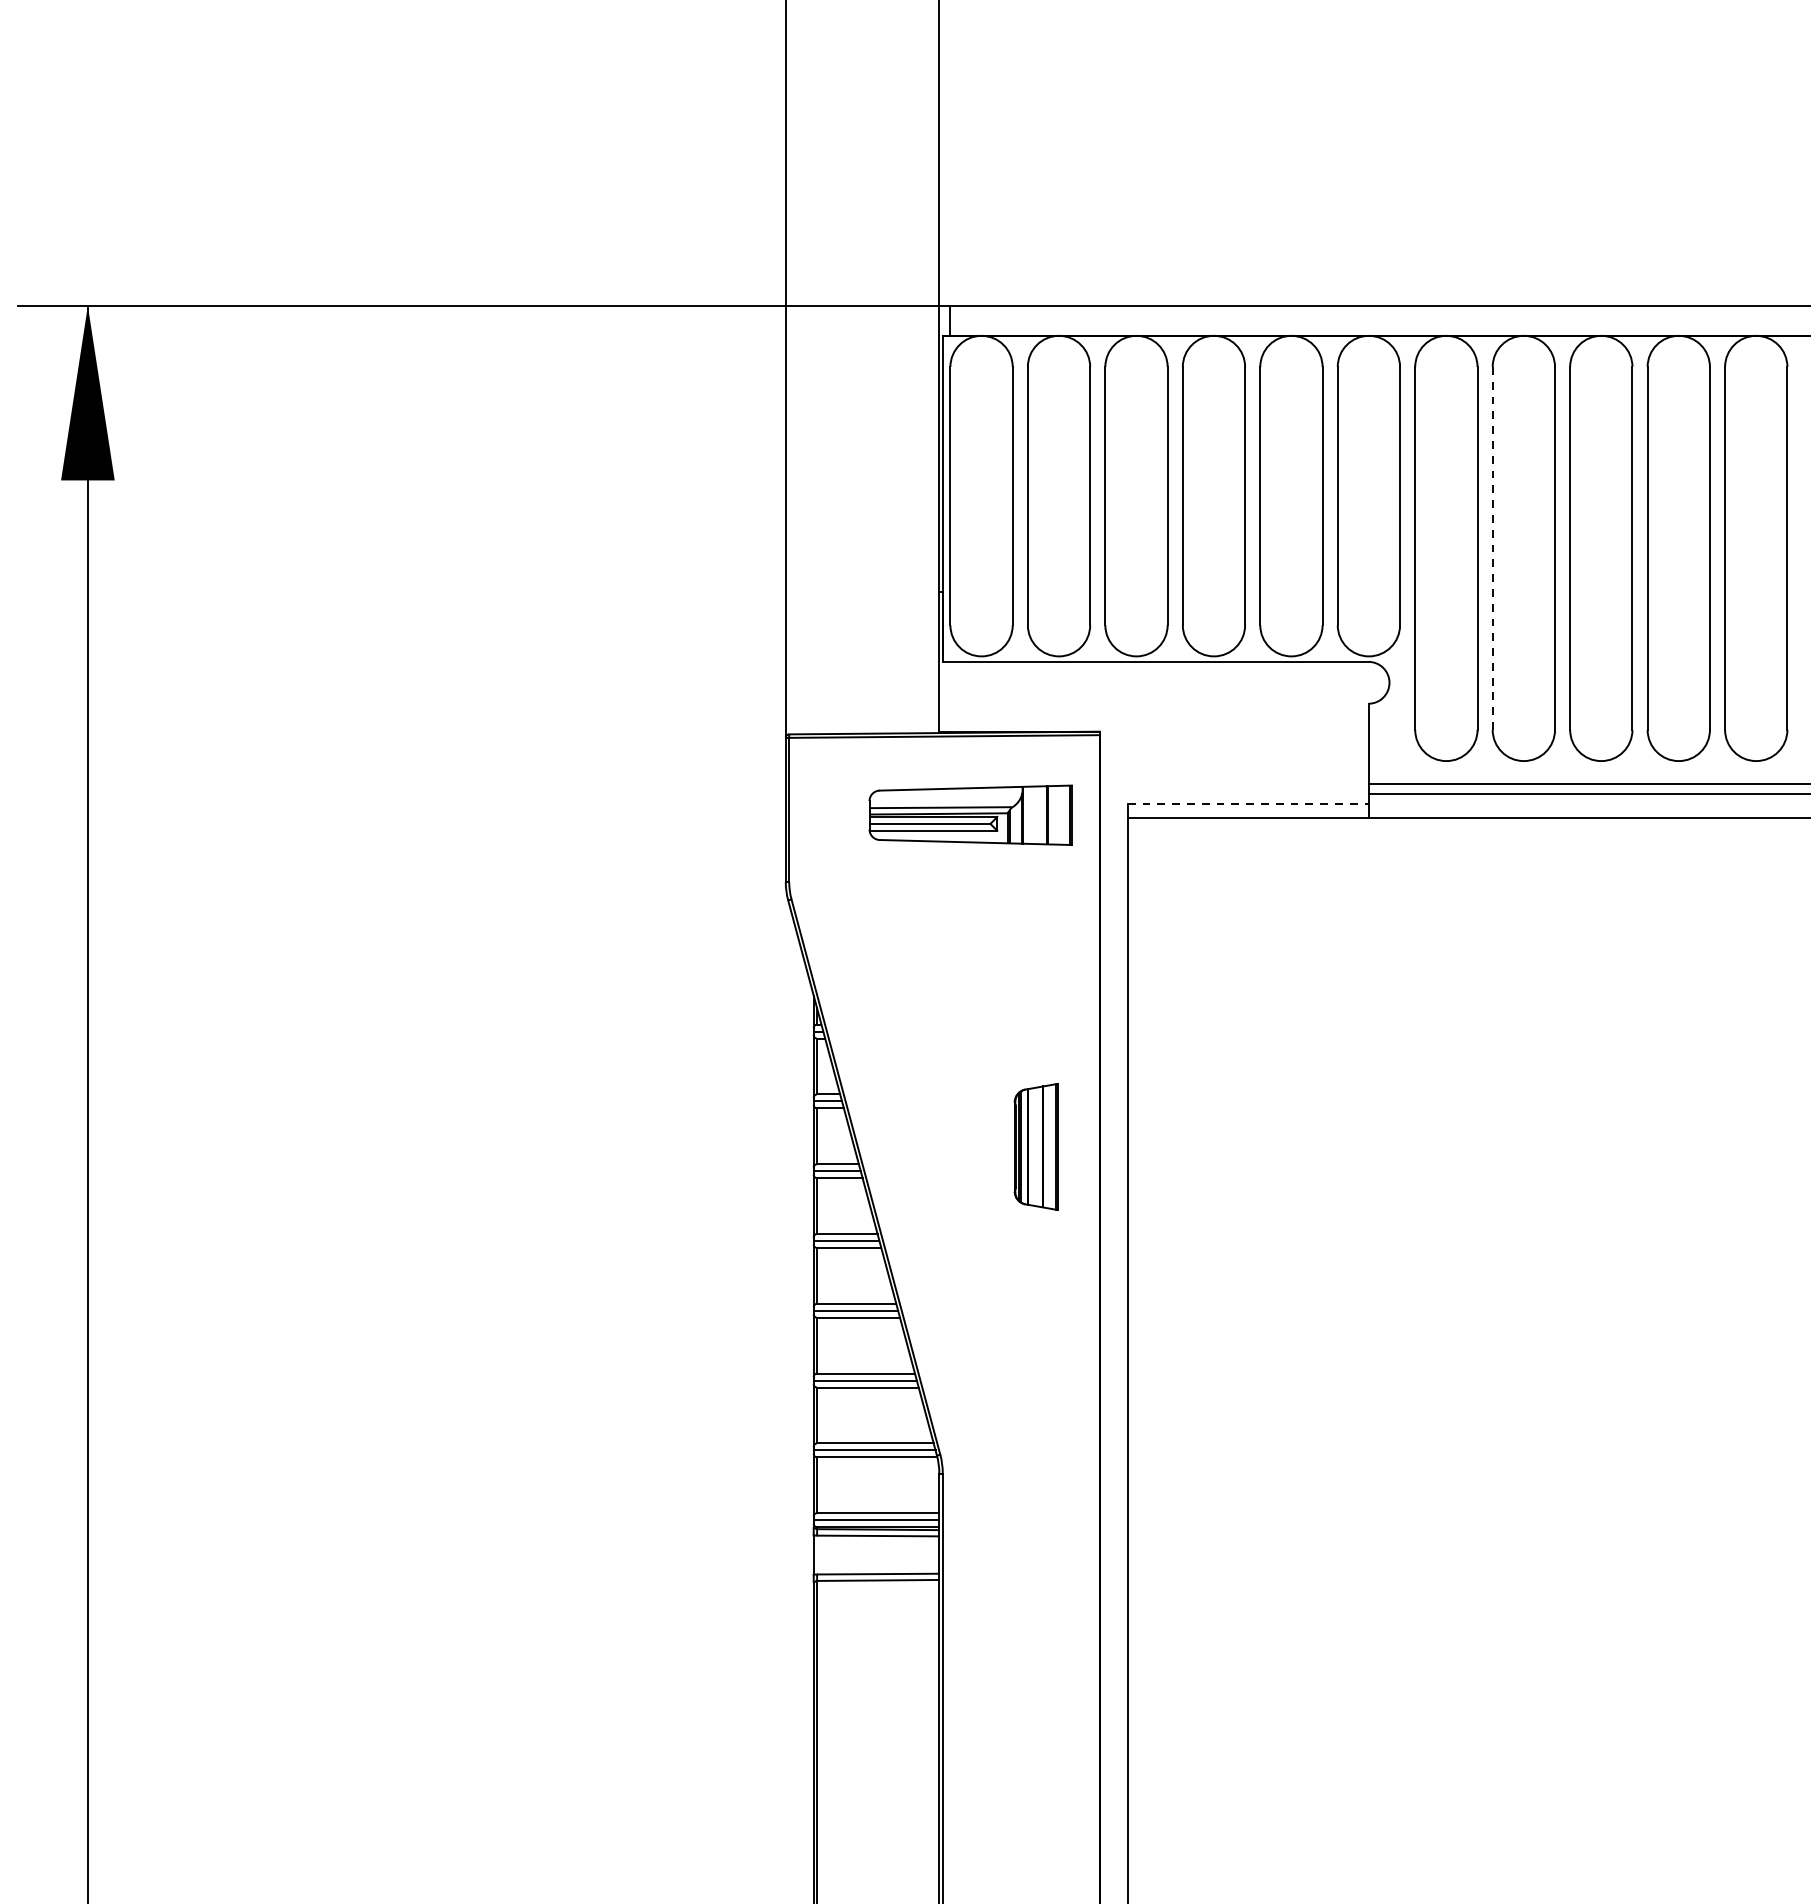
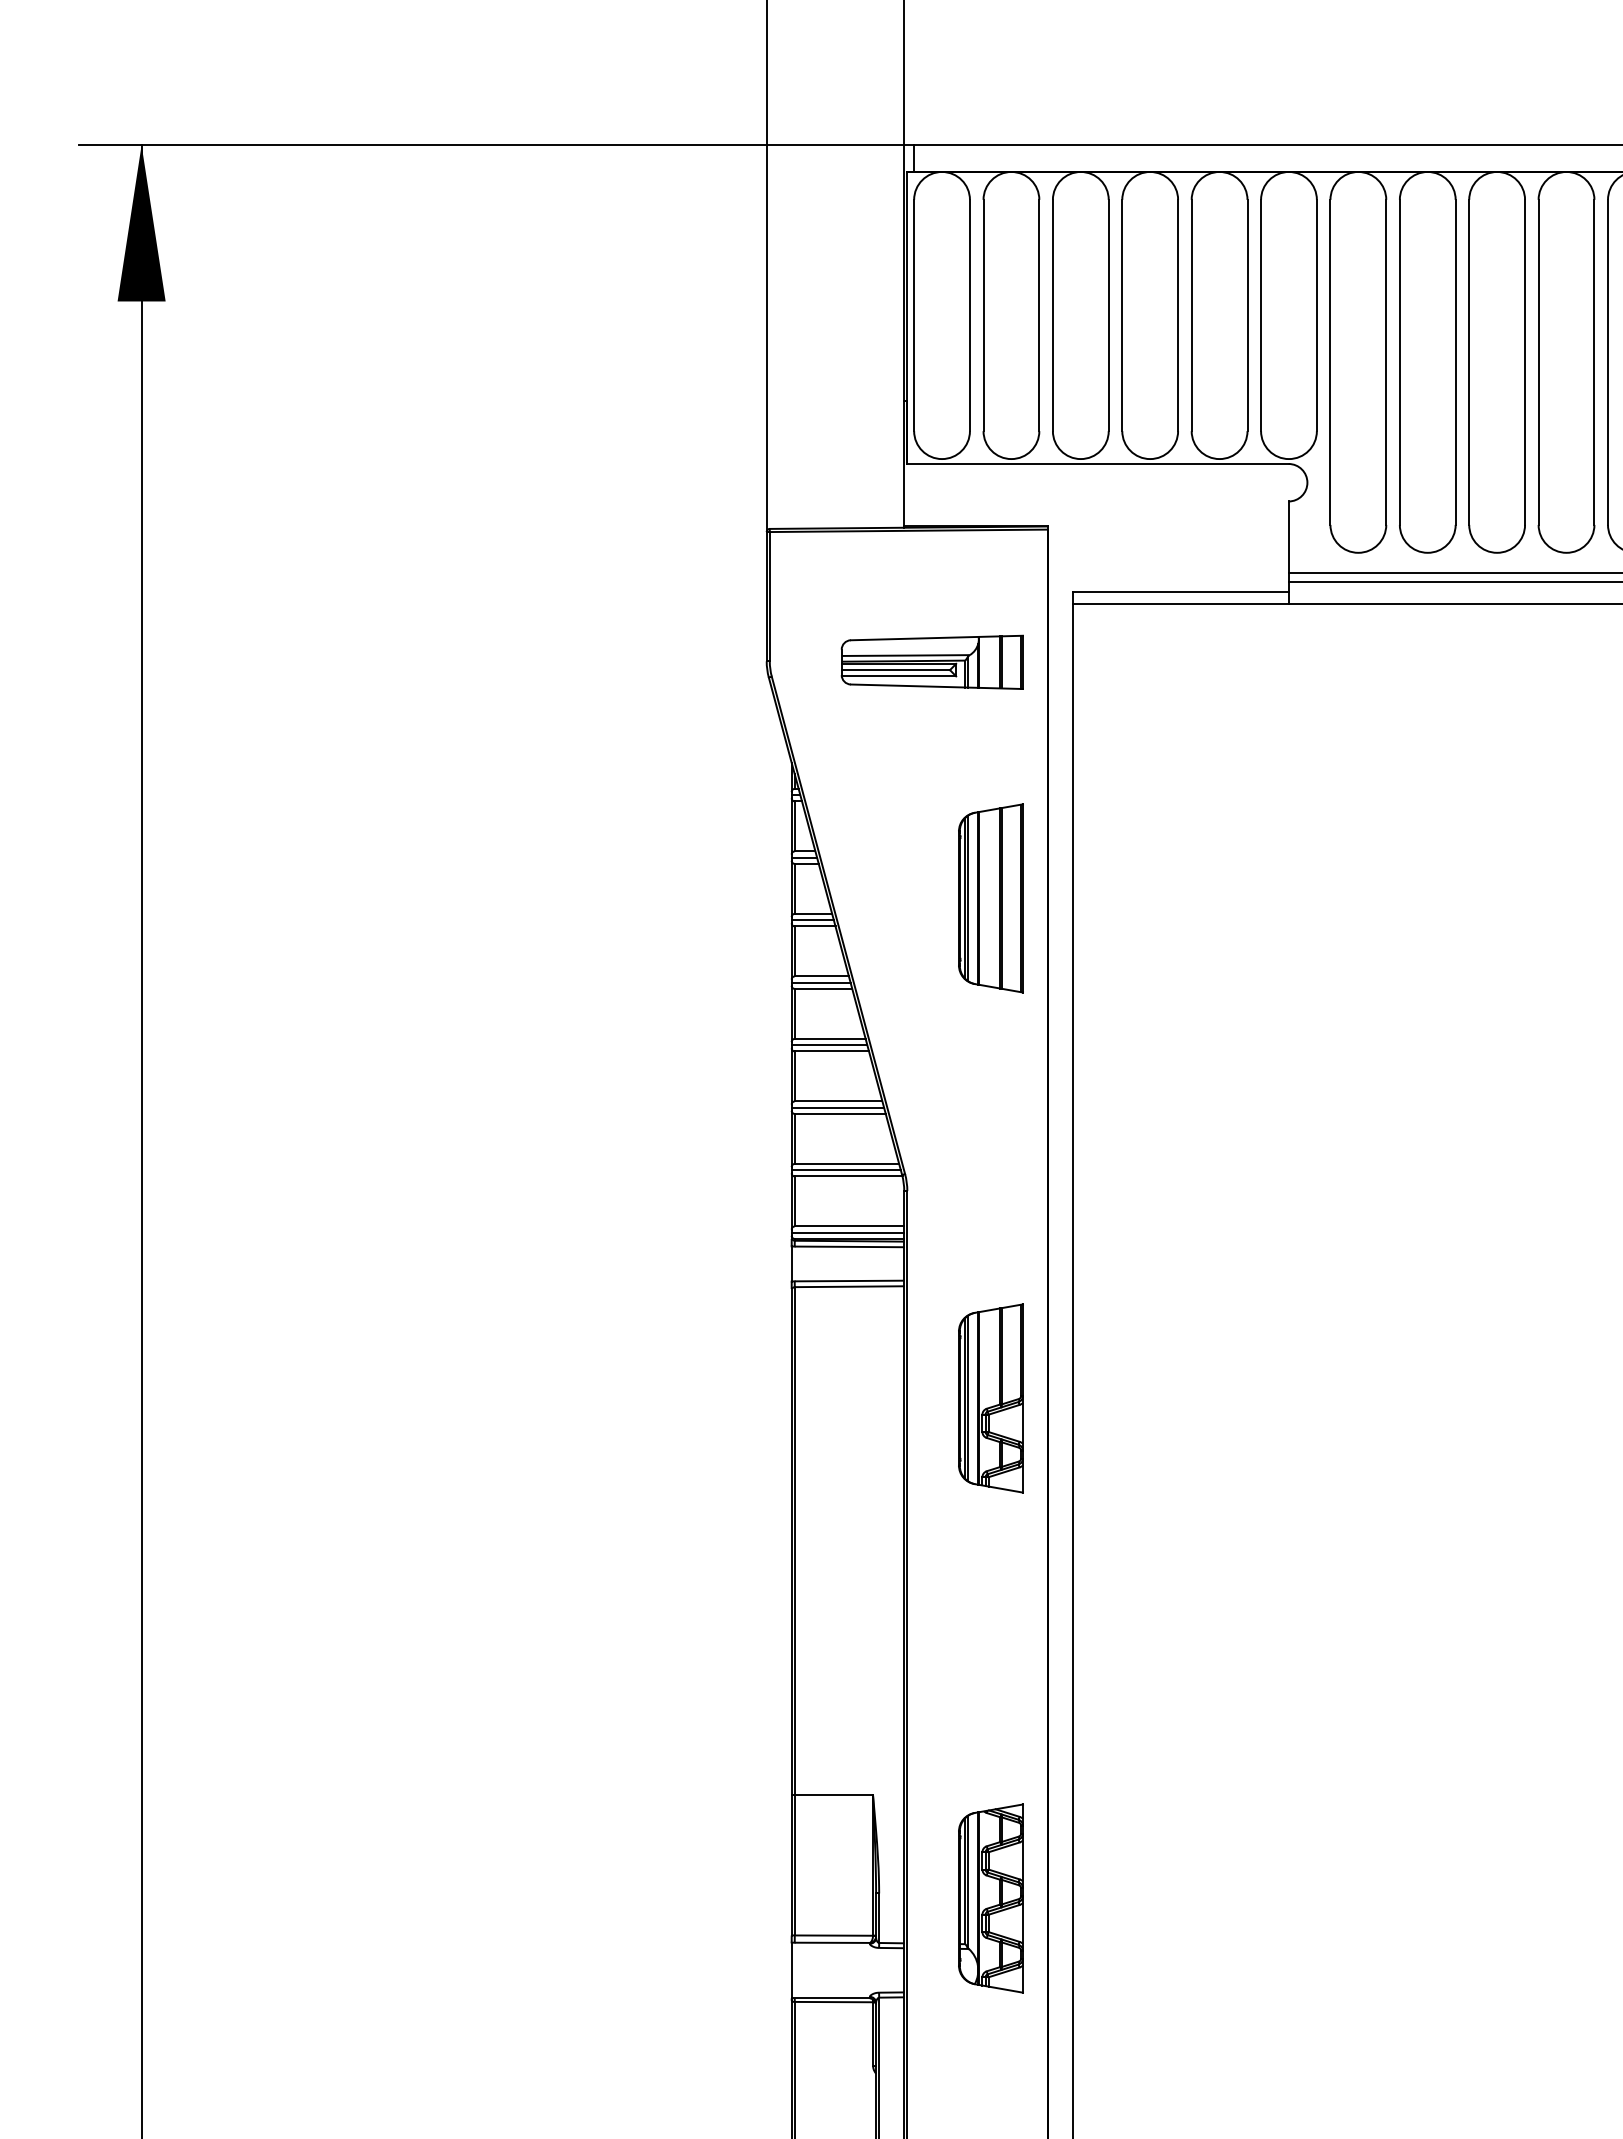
line: (1492, 548) -> (1399, 362), dashed -> solid
line: (1247, 804) -> (1180, 591), dashed -> solid
part: (969, 814) -> (931, 661), moved
part: (1035, 1147) -> (990, 898), size x1.67
part: (1035, 1705) -> (990, 1398), added

